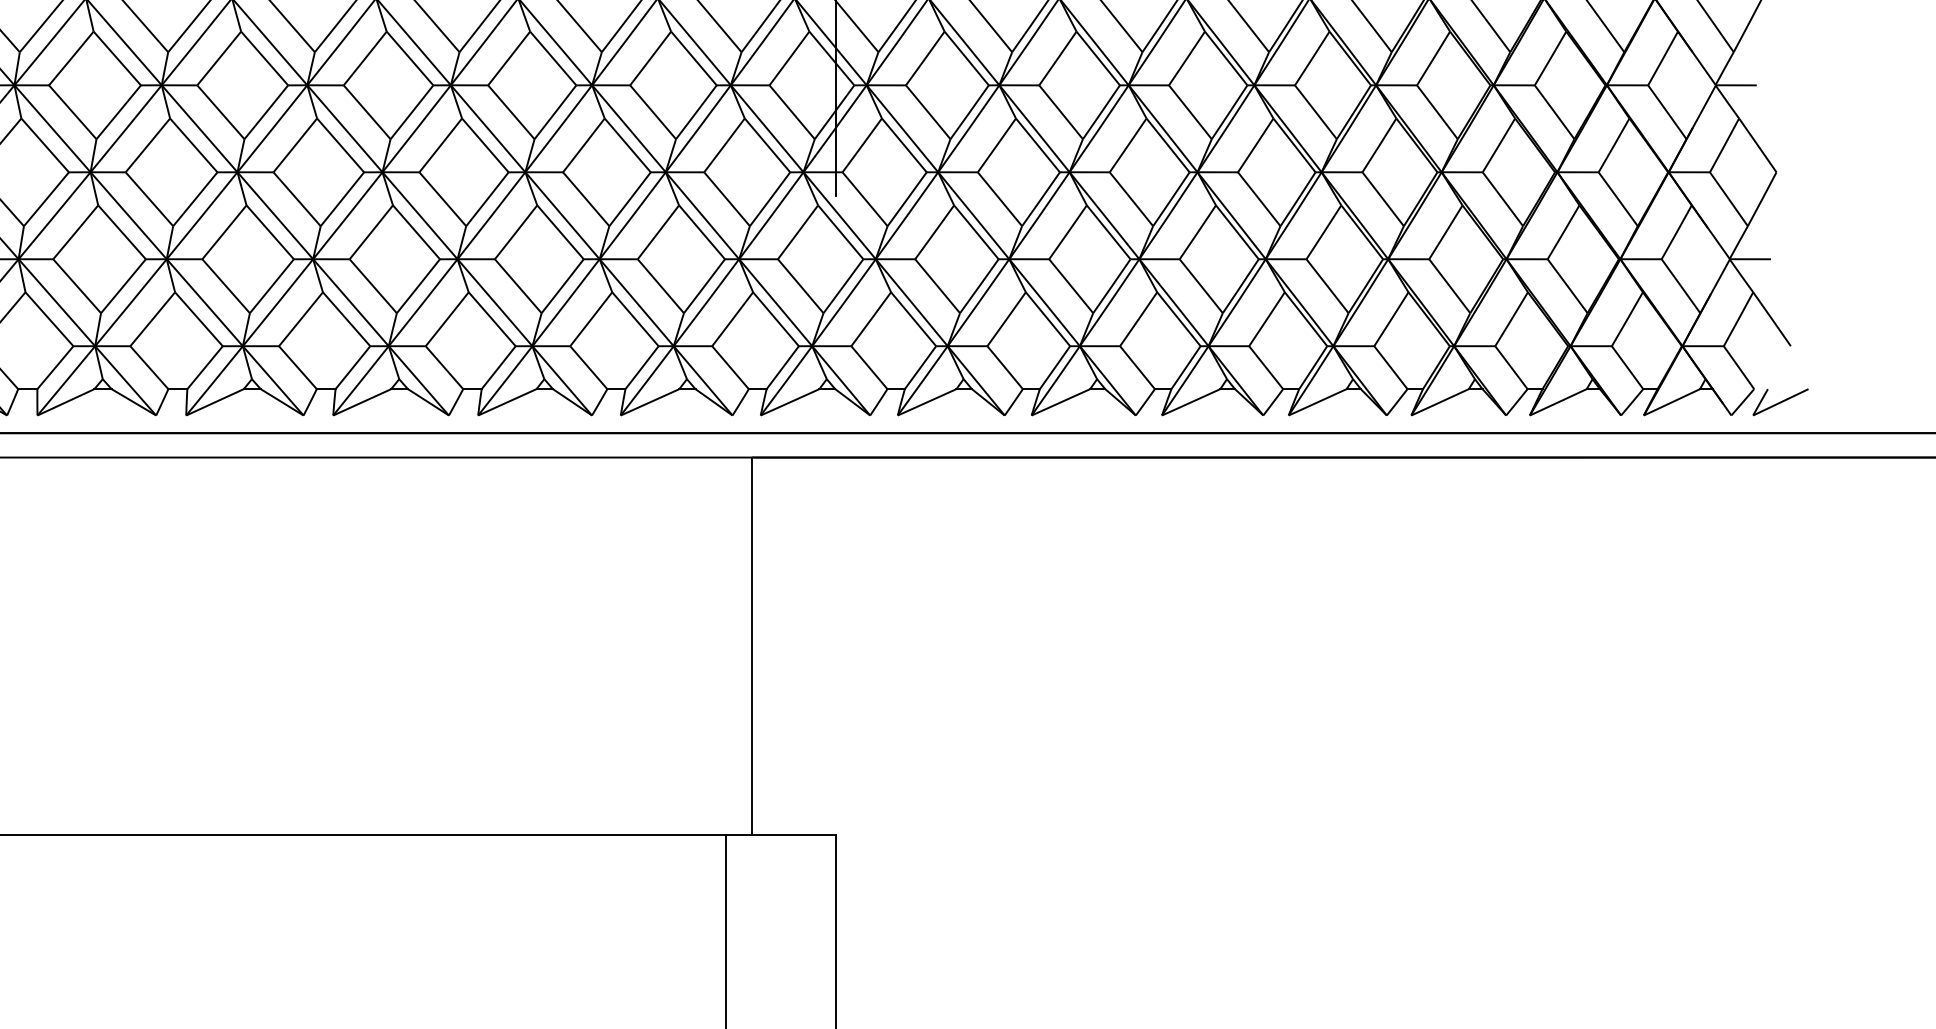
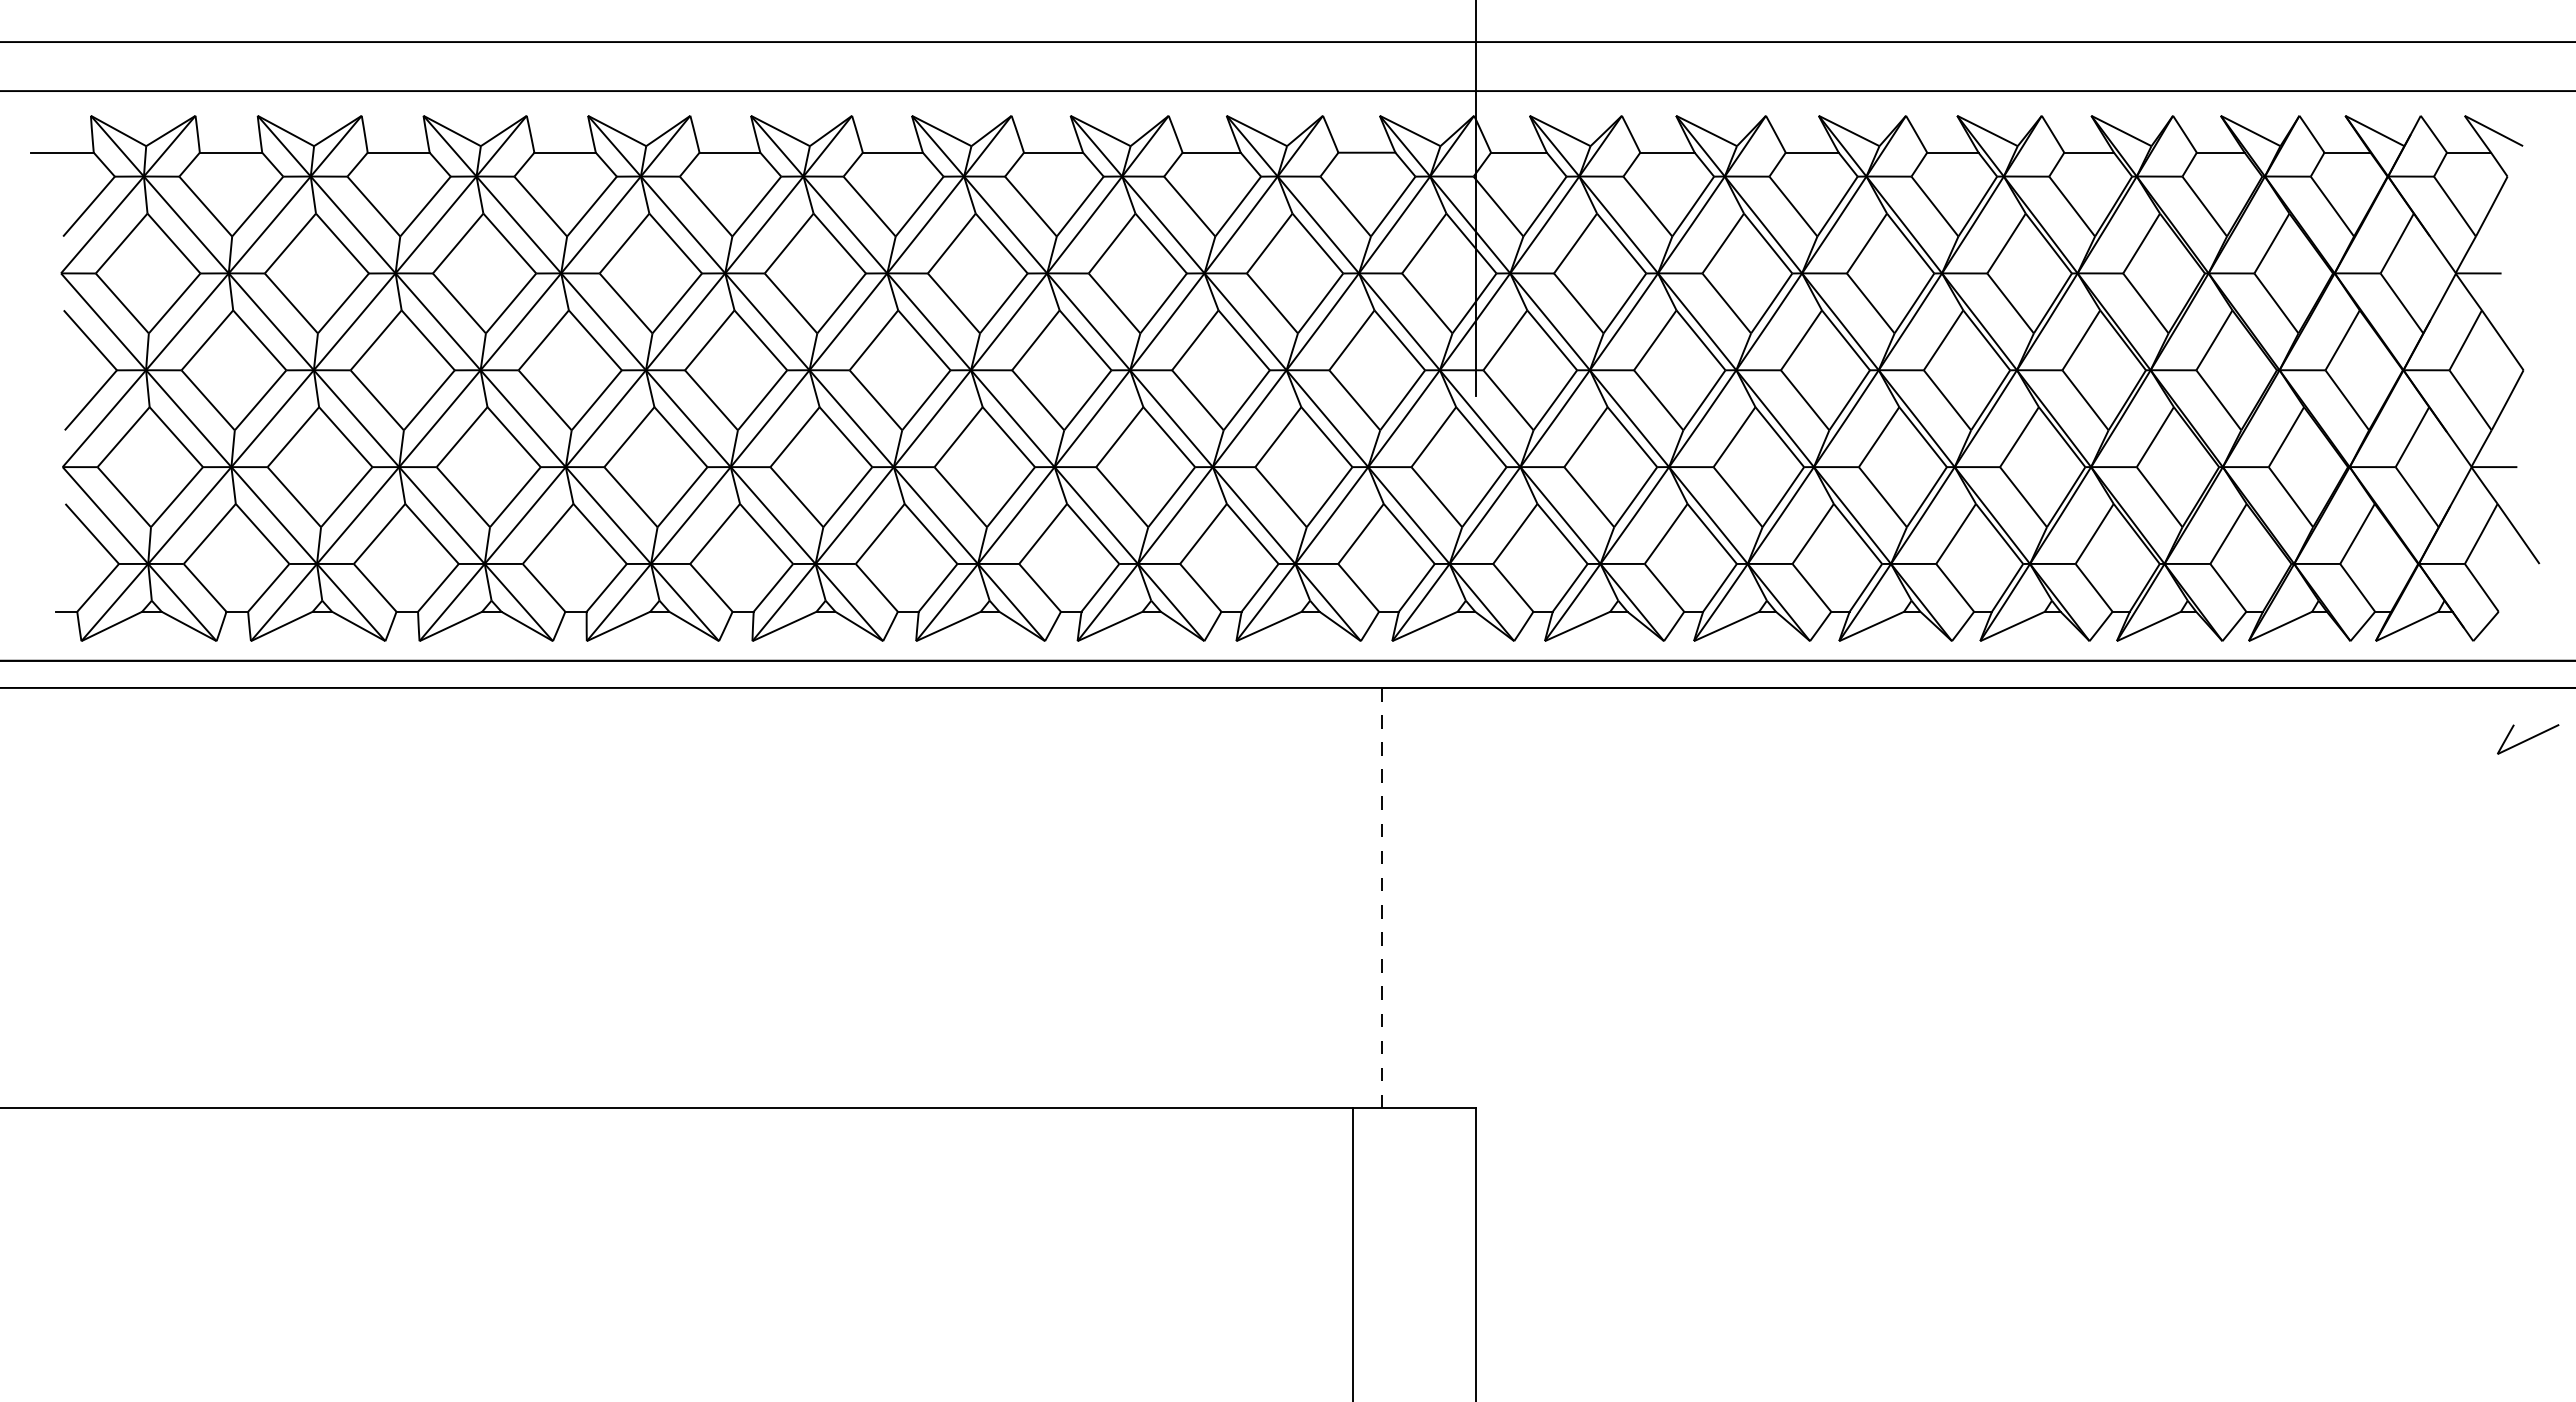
part: (1780, 402) -> (2528, 739), moved
line: (751, 646) -> (1382, 898), solid -> dashed

